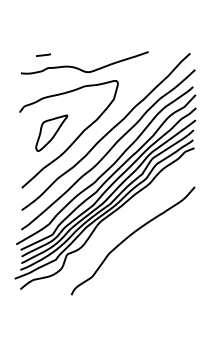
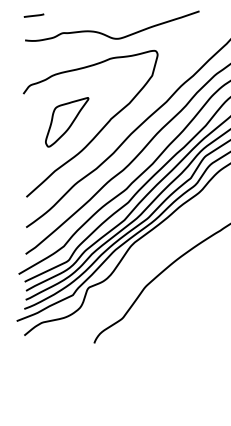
line: (43, 54) -> (34, 14), moved

